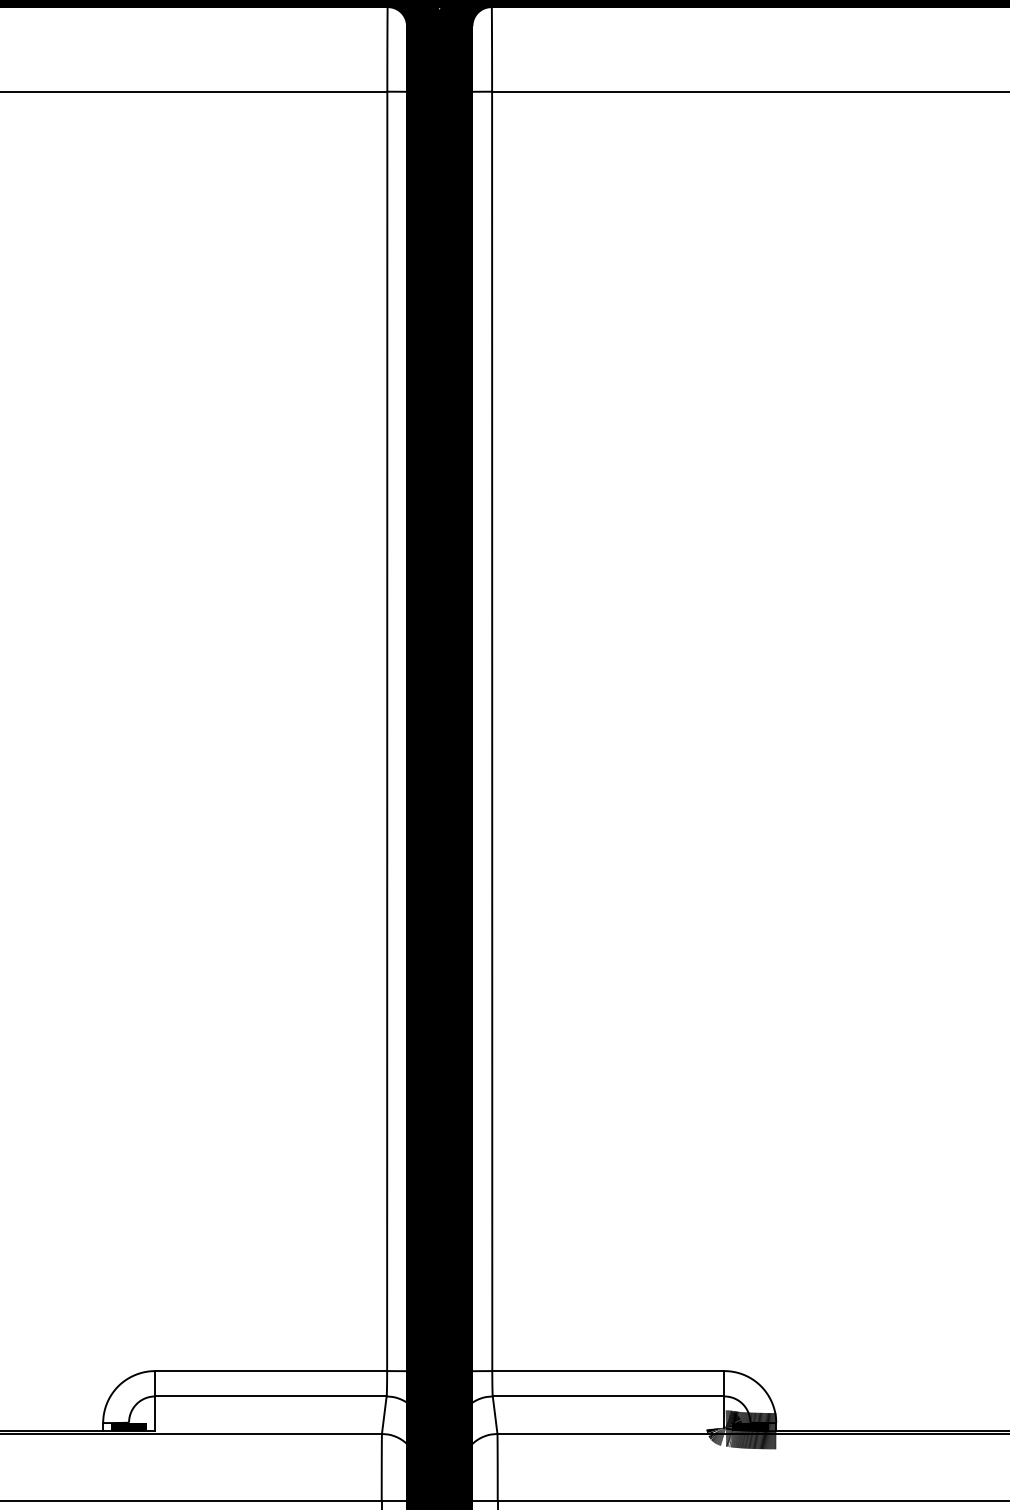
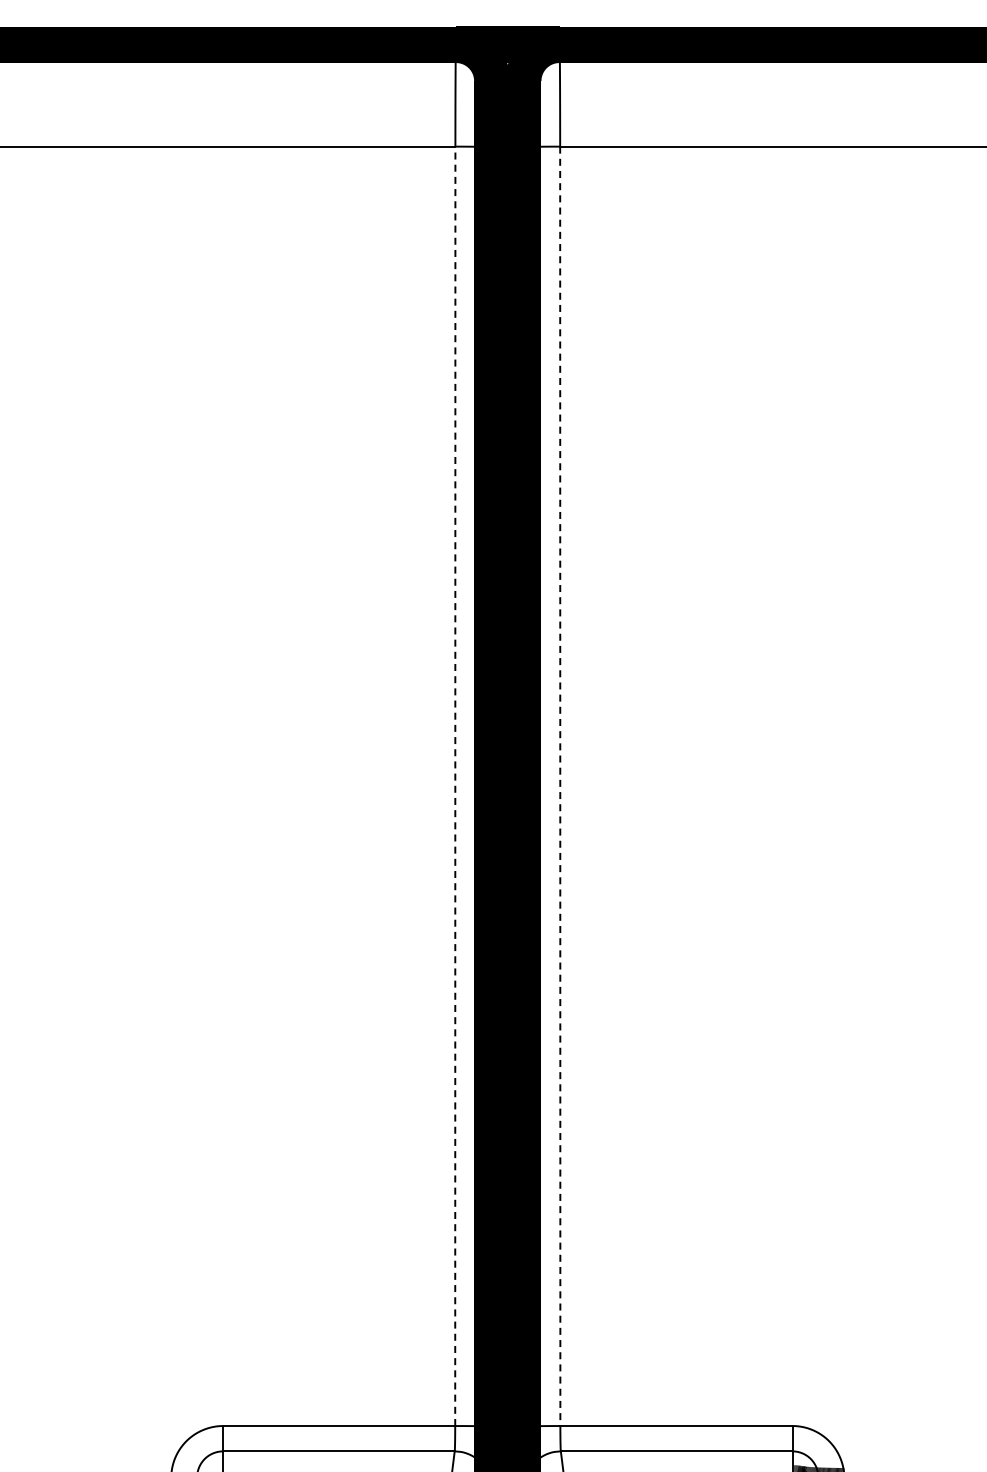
line: (387, 731) -> (455, 786), solid -> dashed
line: (492, 731) -> (560, 786), solid -> dashed

